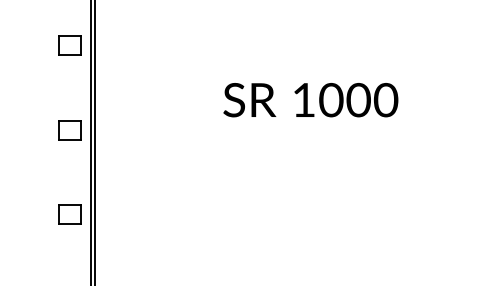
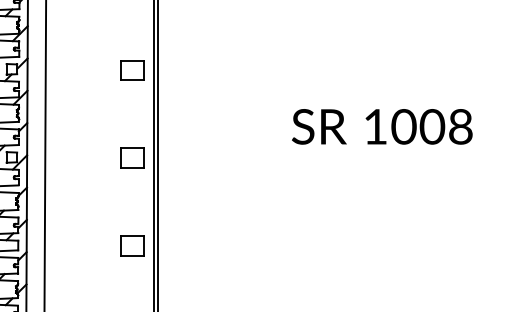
text: (385, 100) -> (460, 127), 1000 -> 1008

